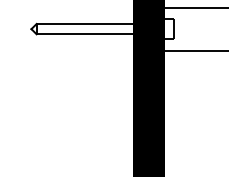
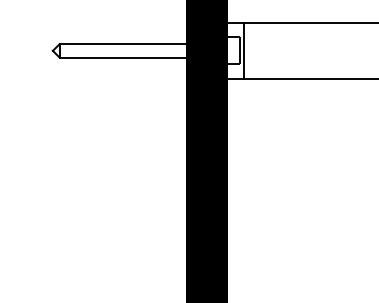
line: (177, 28) -> (244, 50), added

